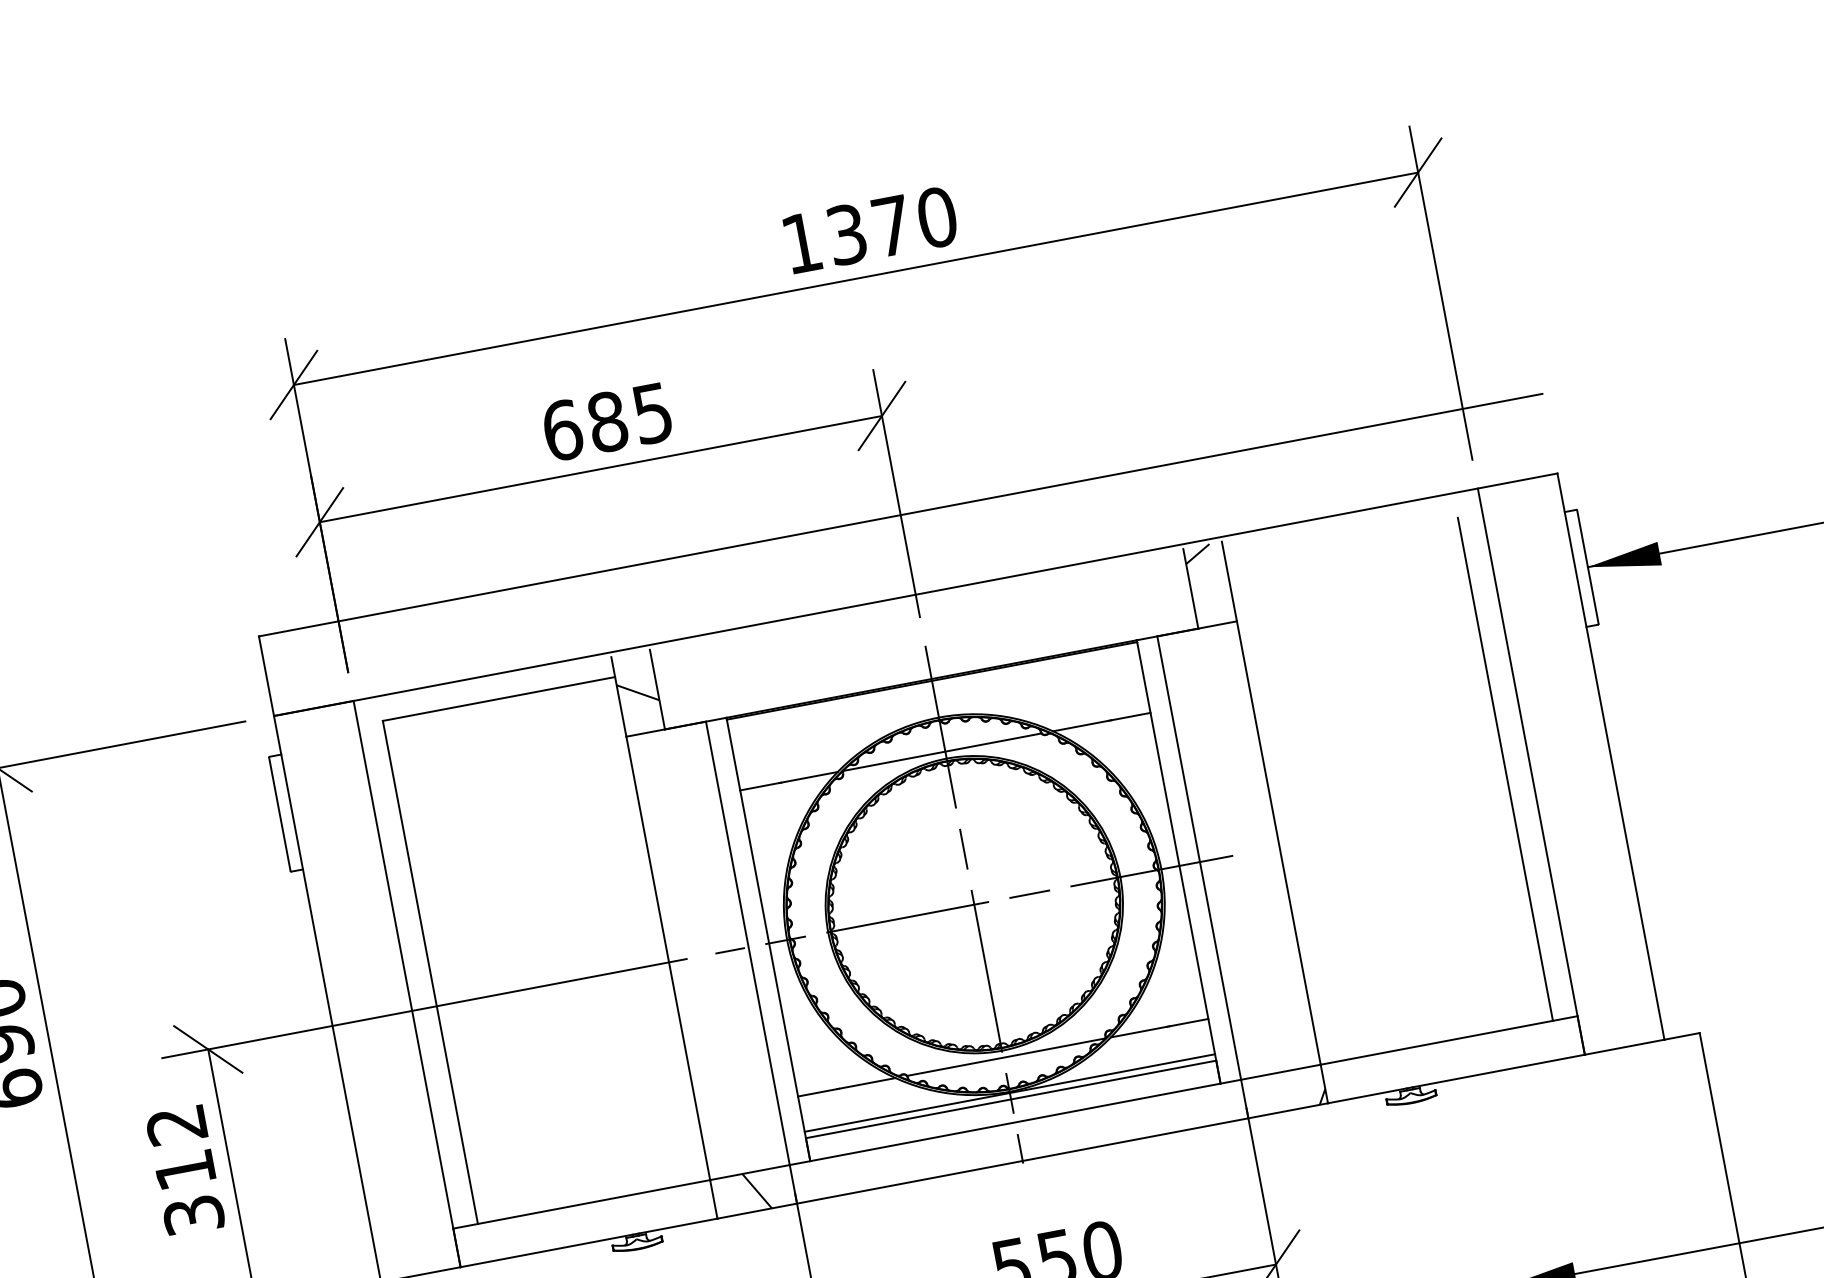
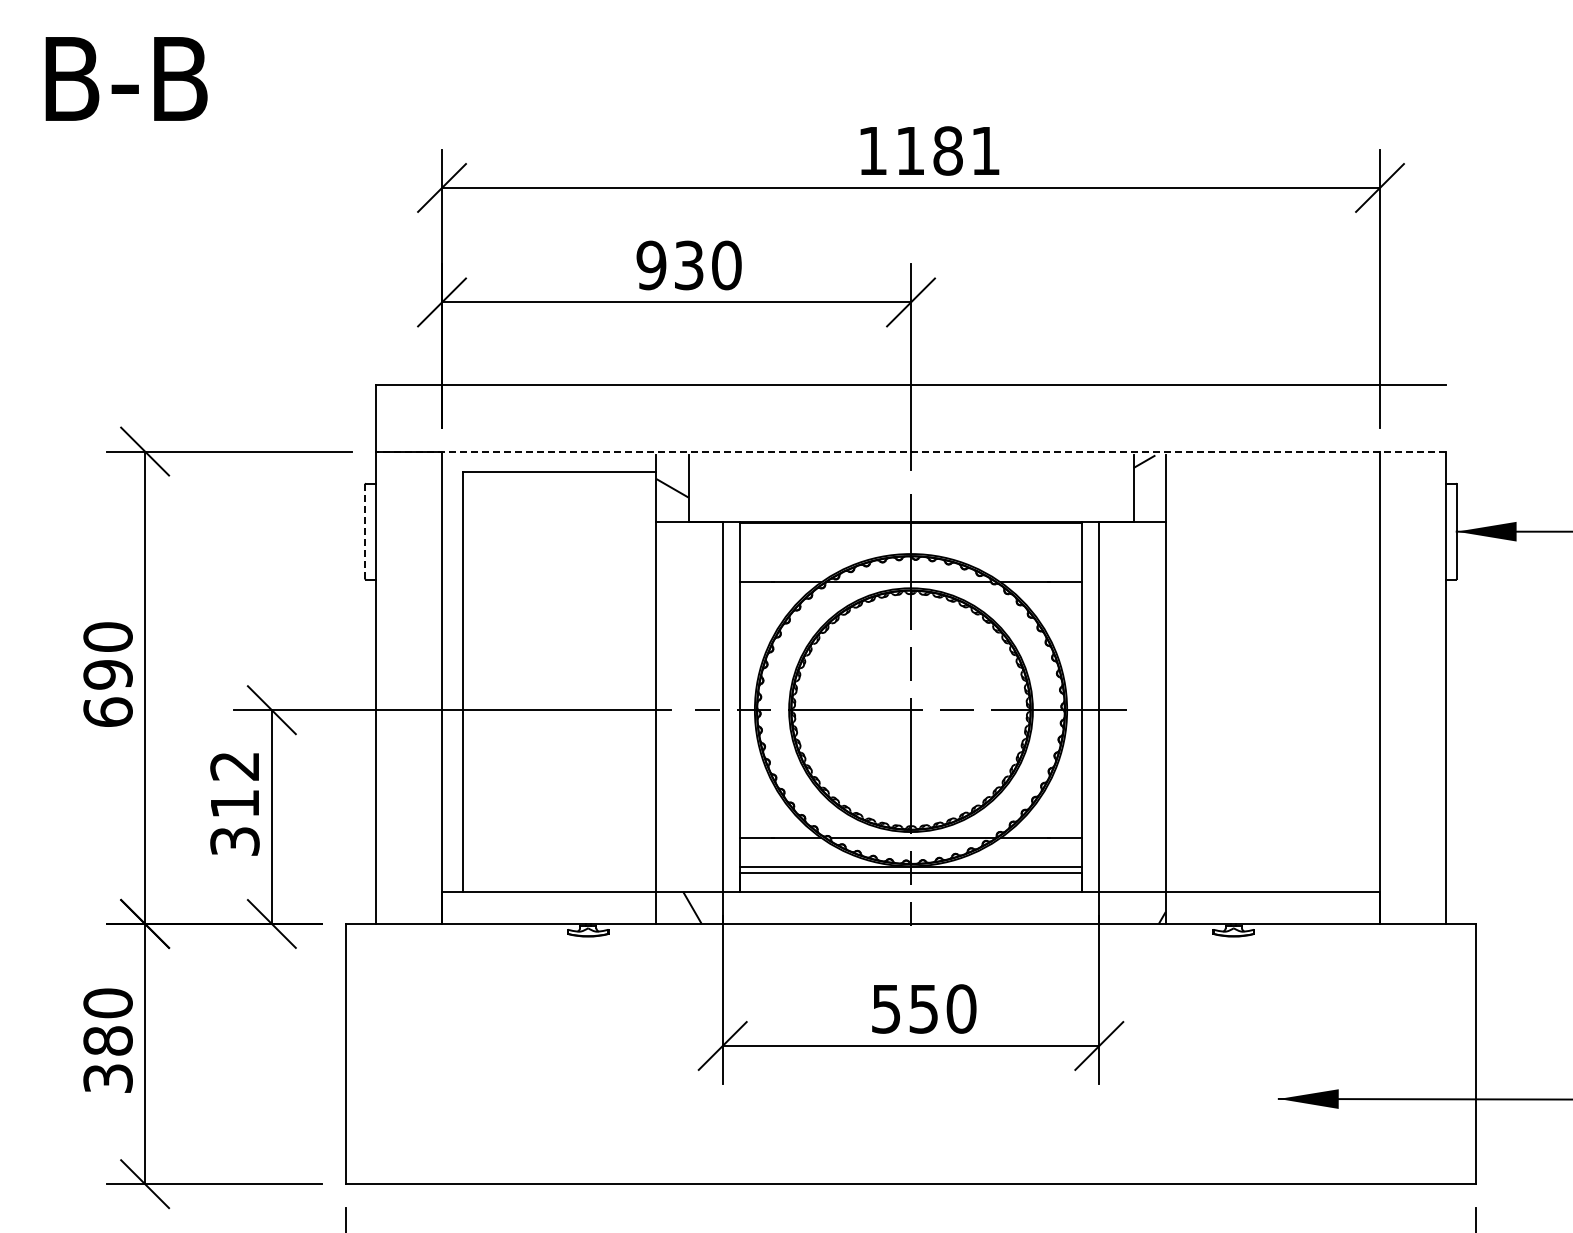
text: (892, 225) -> (948, 150), 1370 -> 1181
text: (606, 422) -> (688, 265), 685 -> 930
line: (915, 594) -> (910, 451), solid -> dashed
line: (1505, 768) -> (1359, 681), removed
line: (280, 815) -> (365, 532), solid -> dashed

